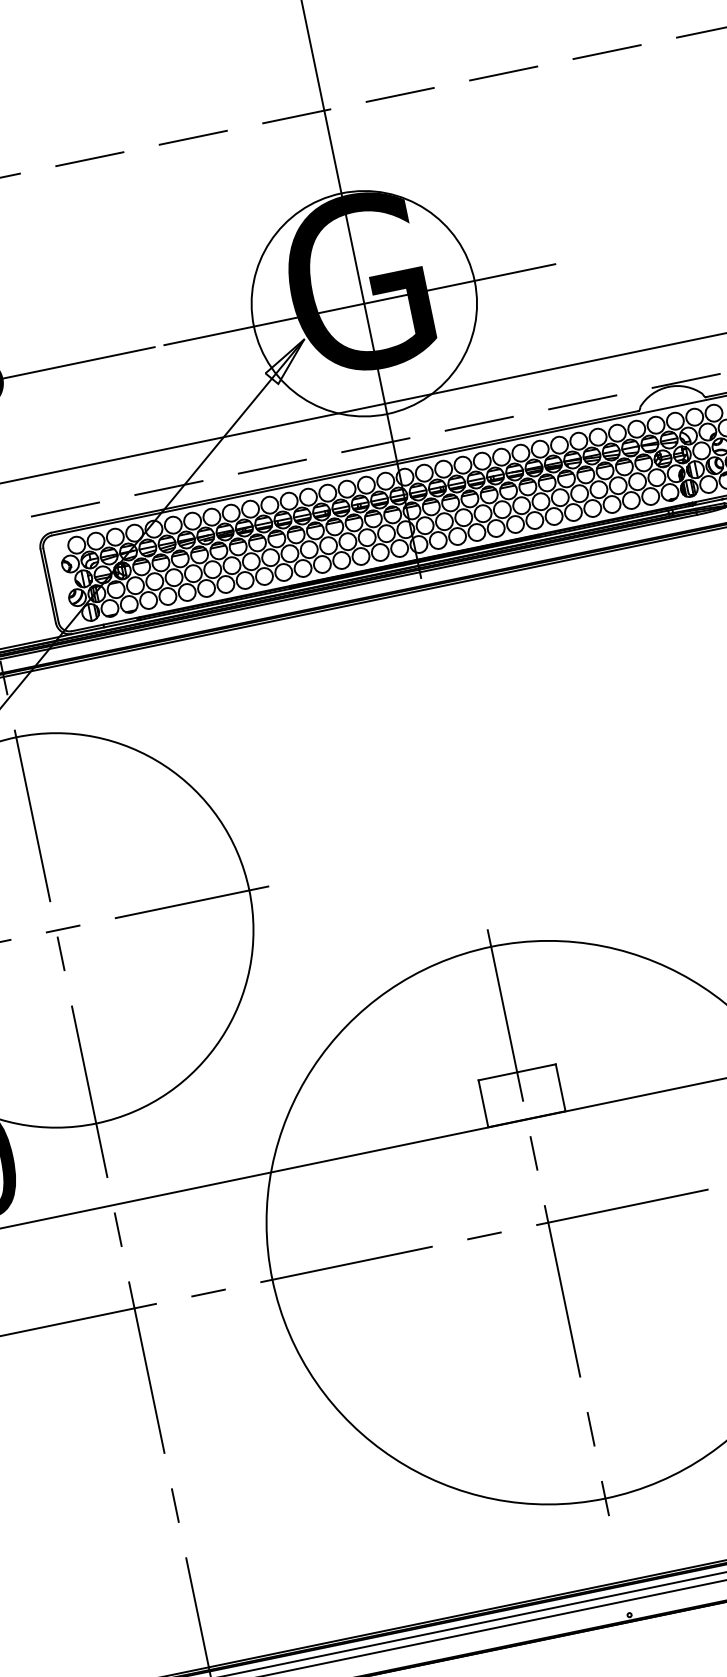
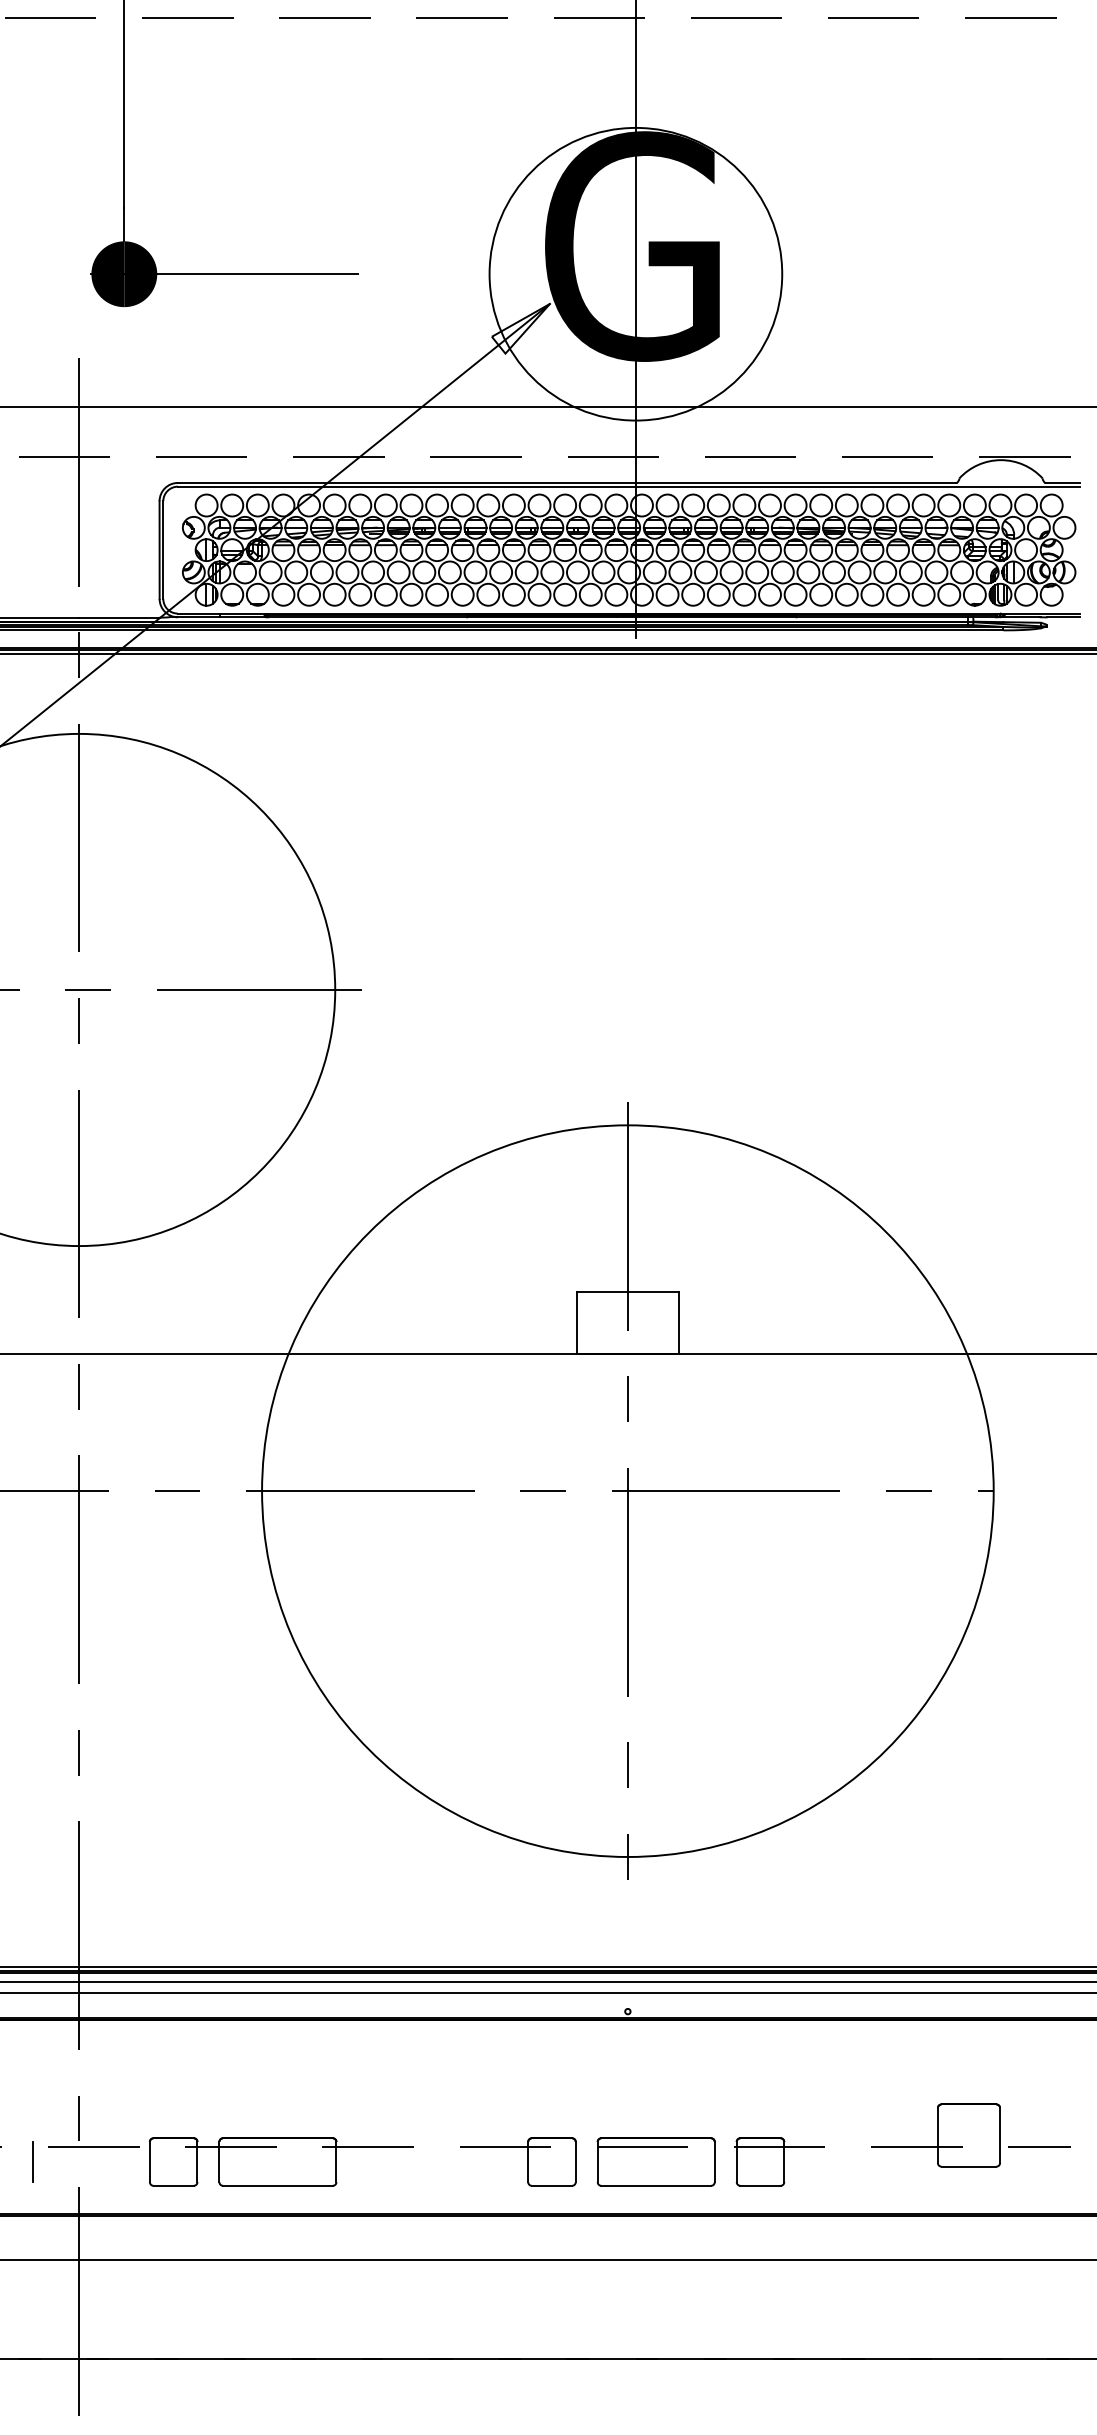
line: (359, 304) -> (629, 274), removed

